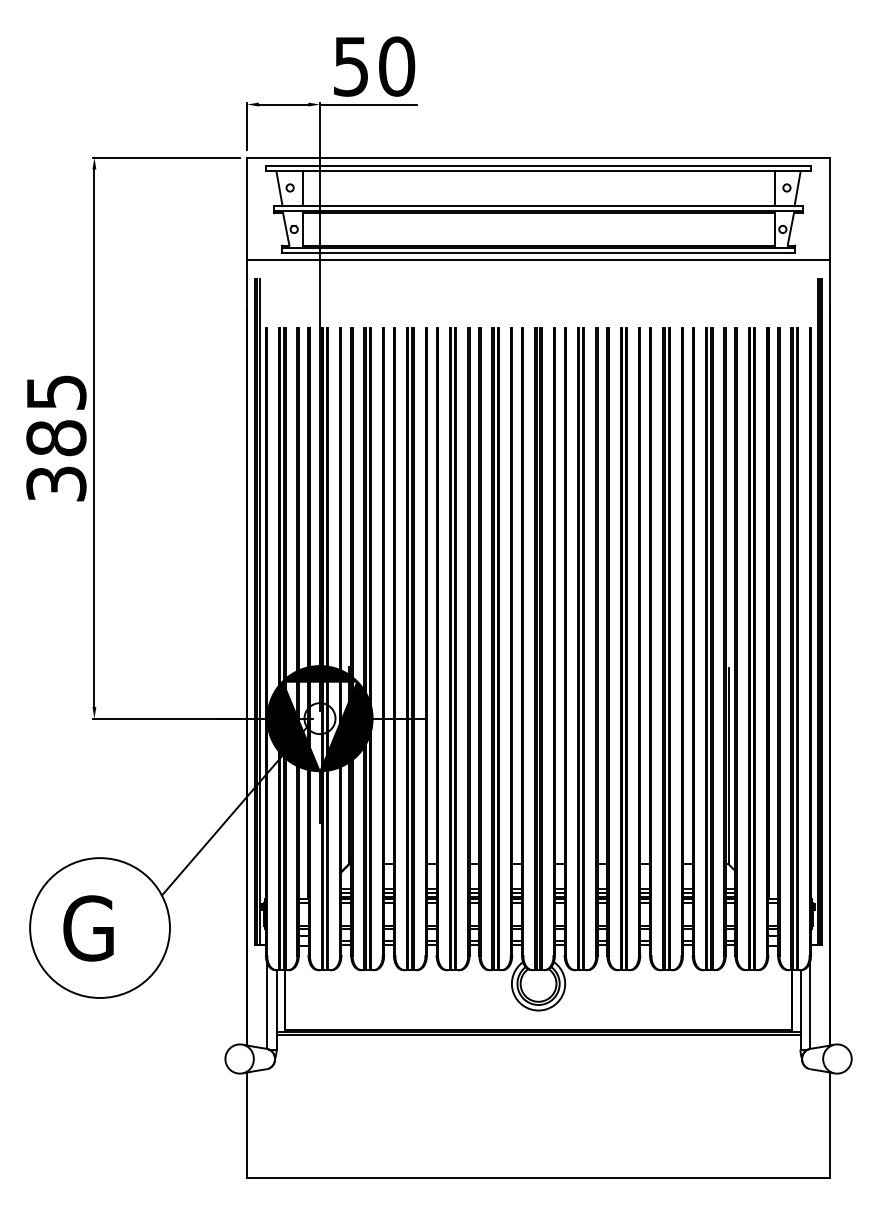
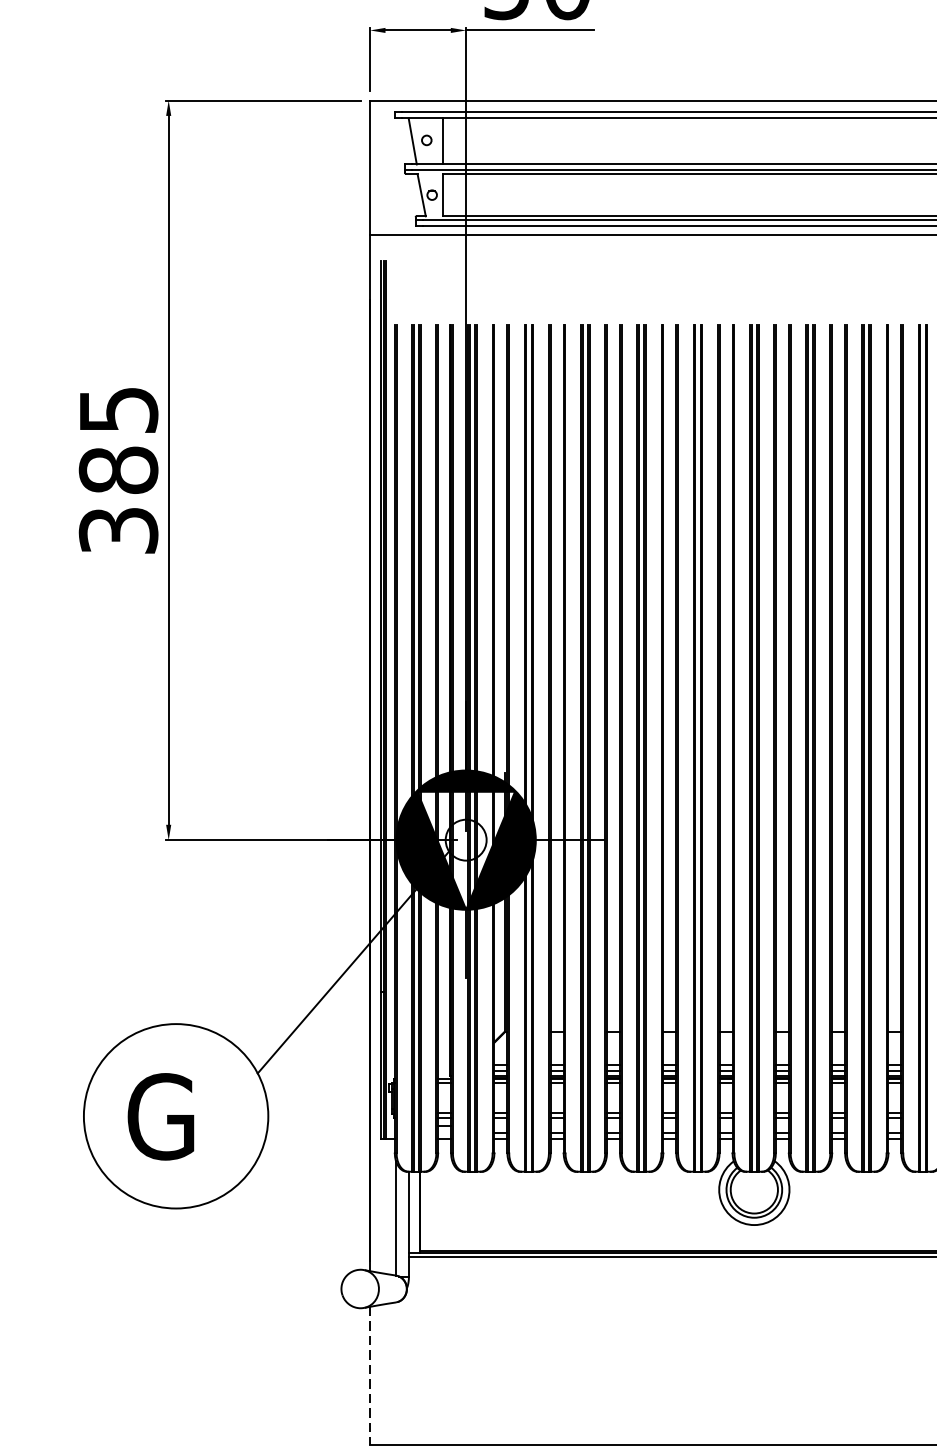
line: (247, 1125) -> (370, 1376), solid -> dashed

